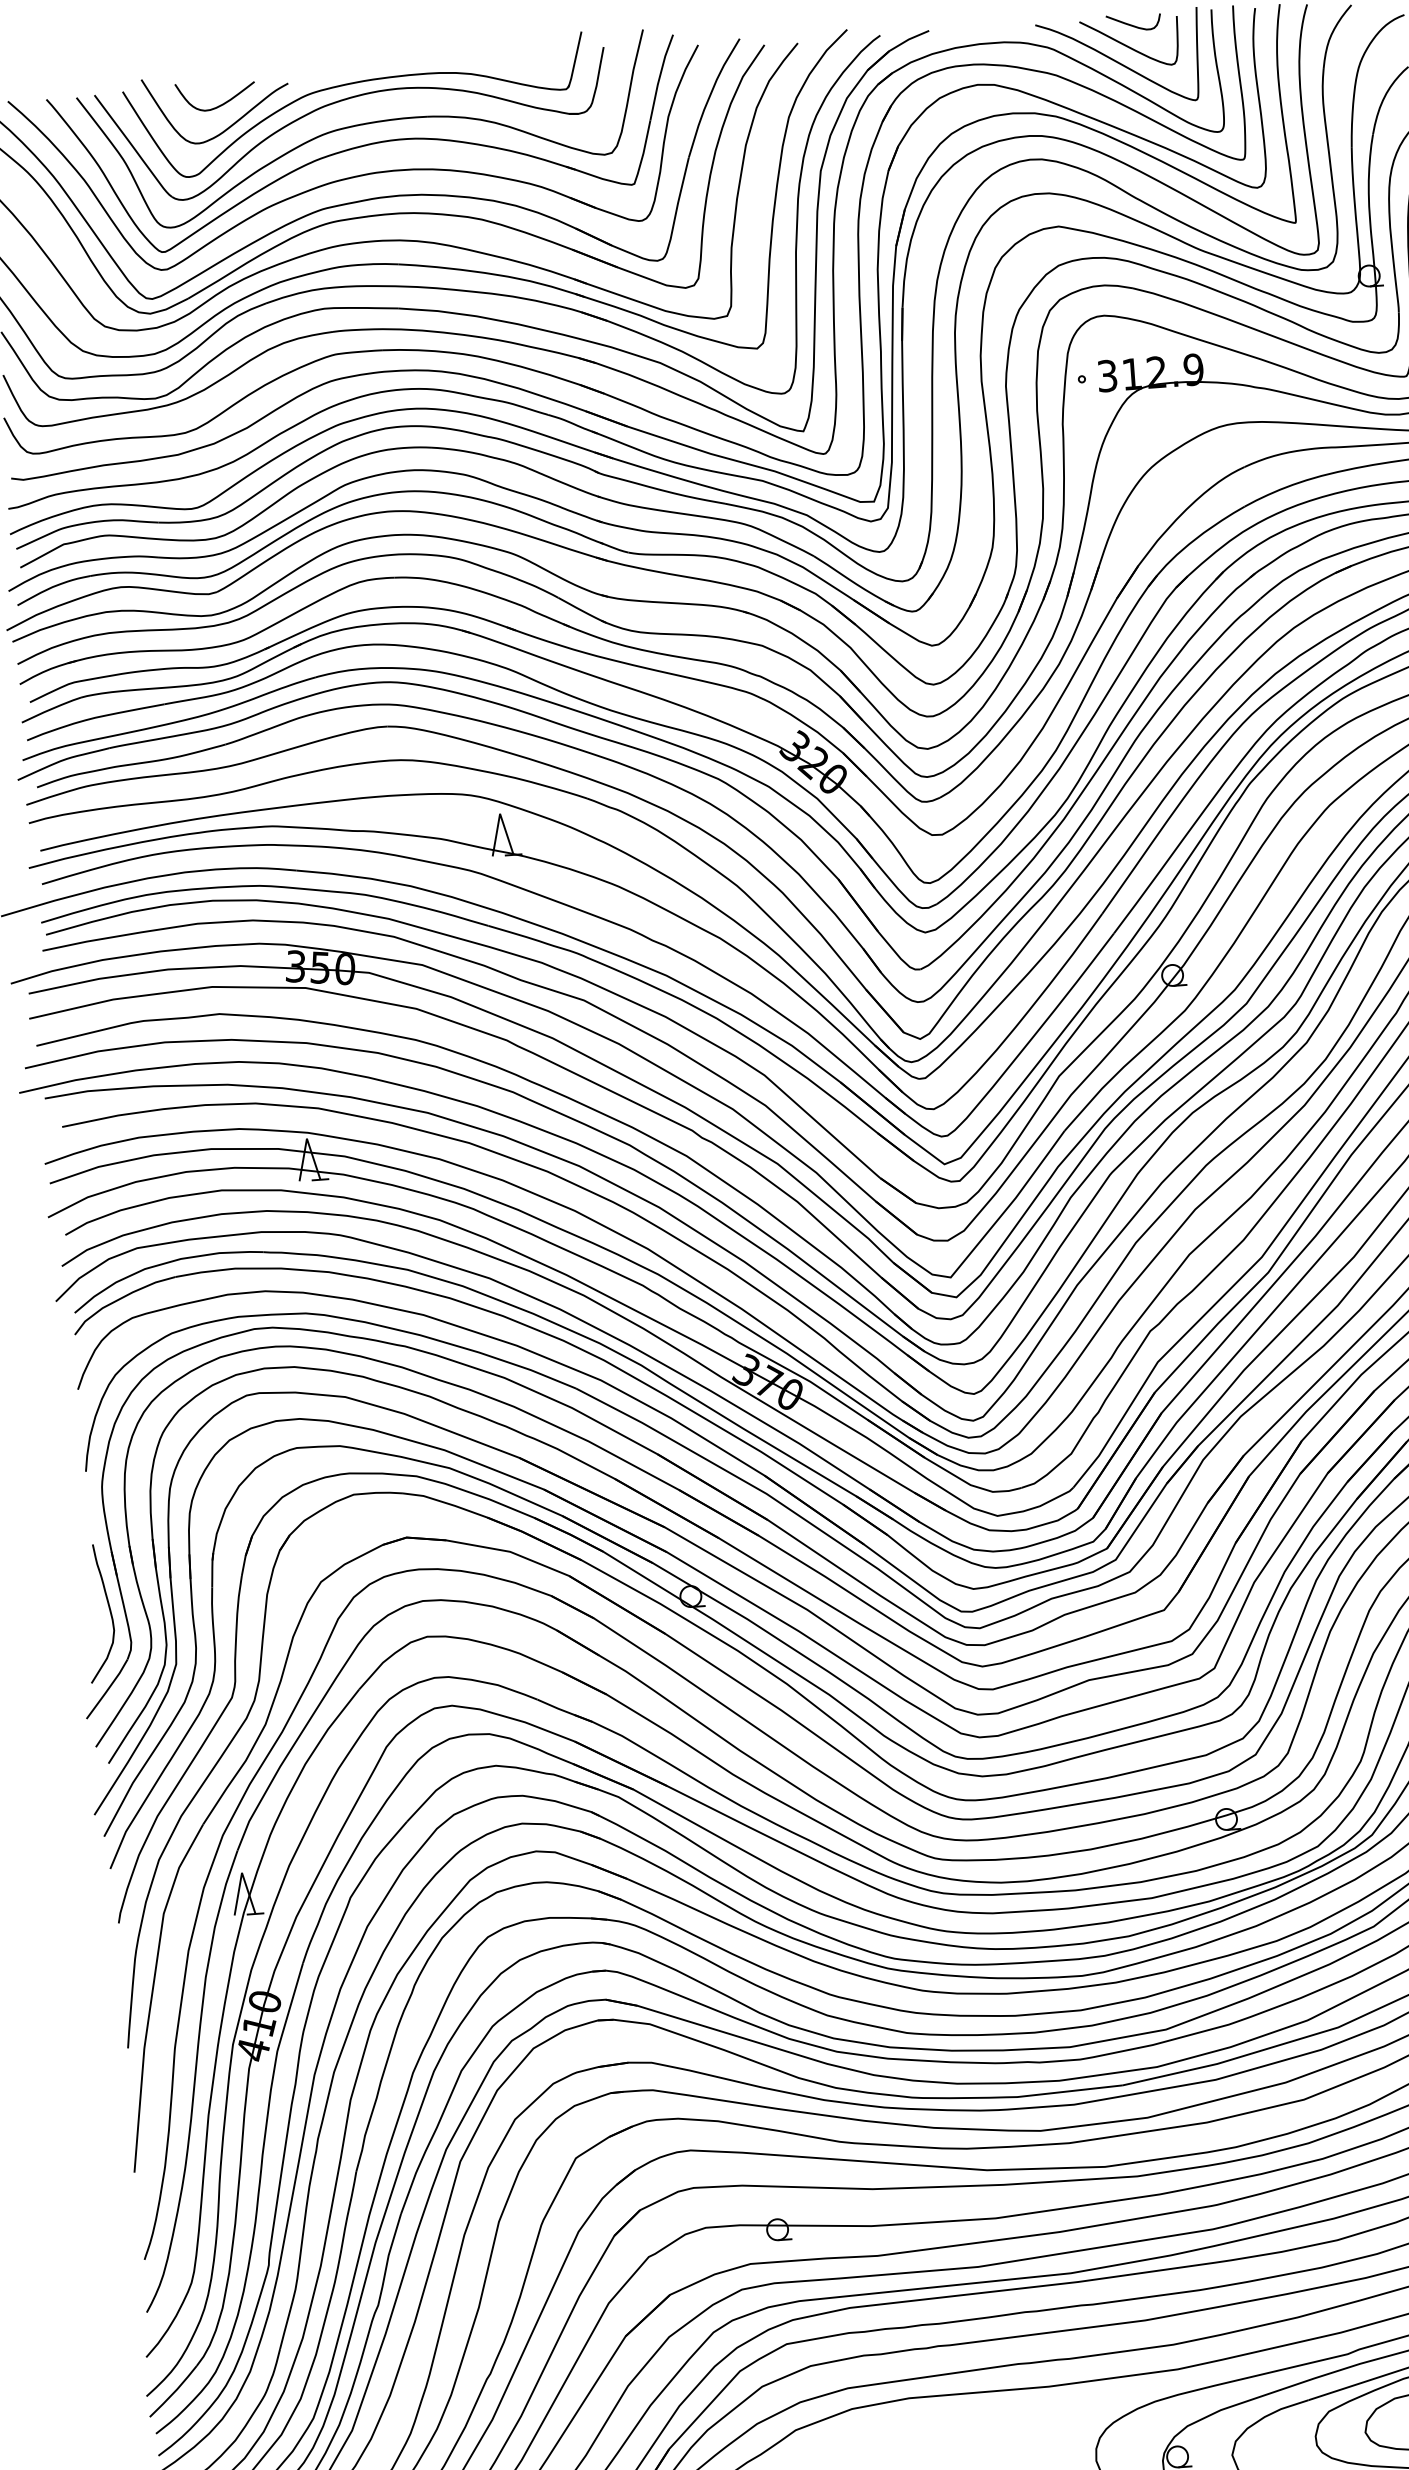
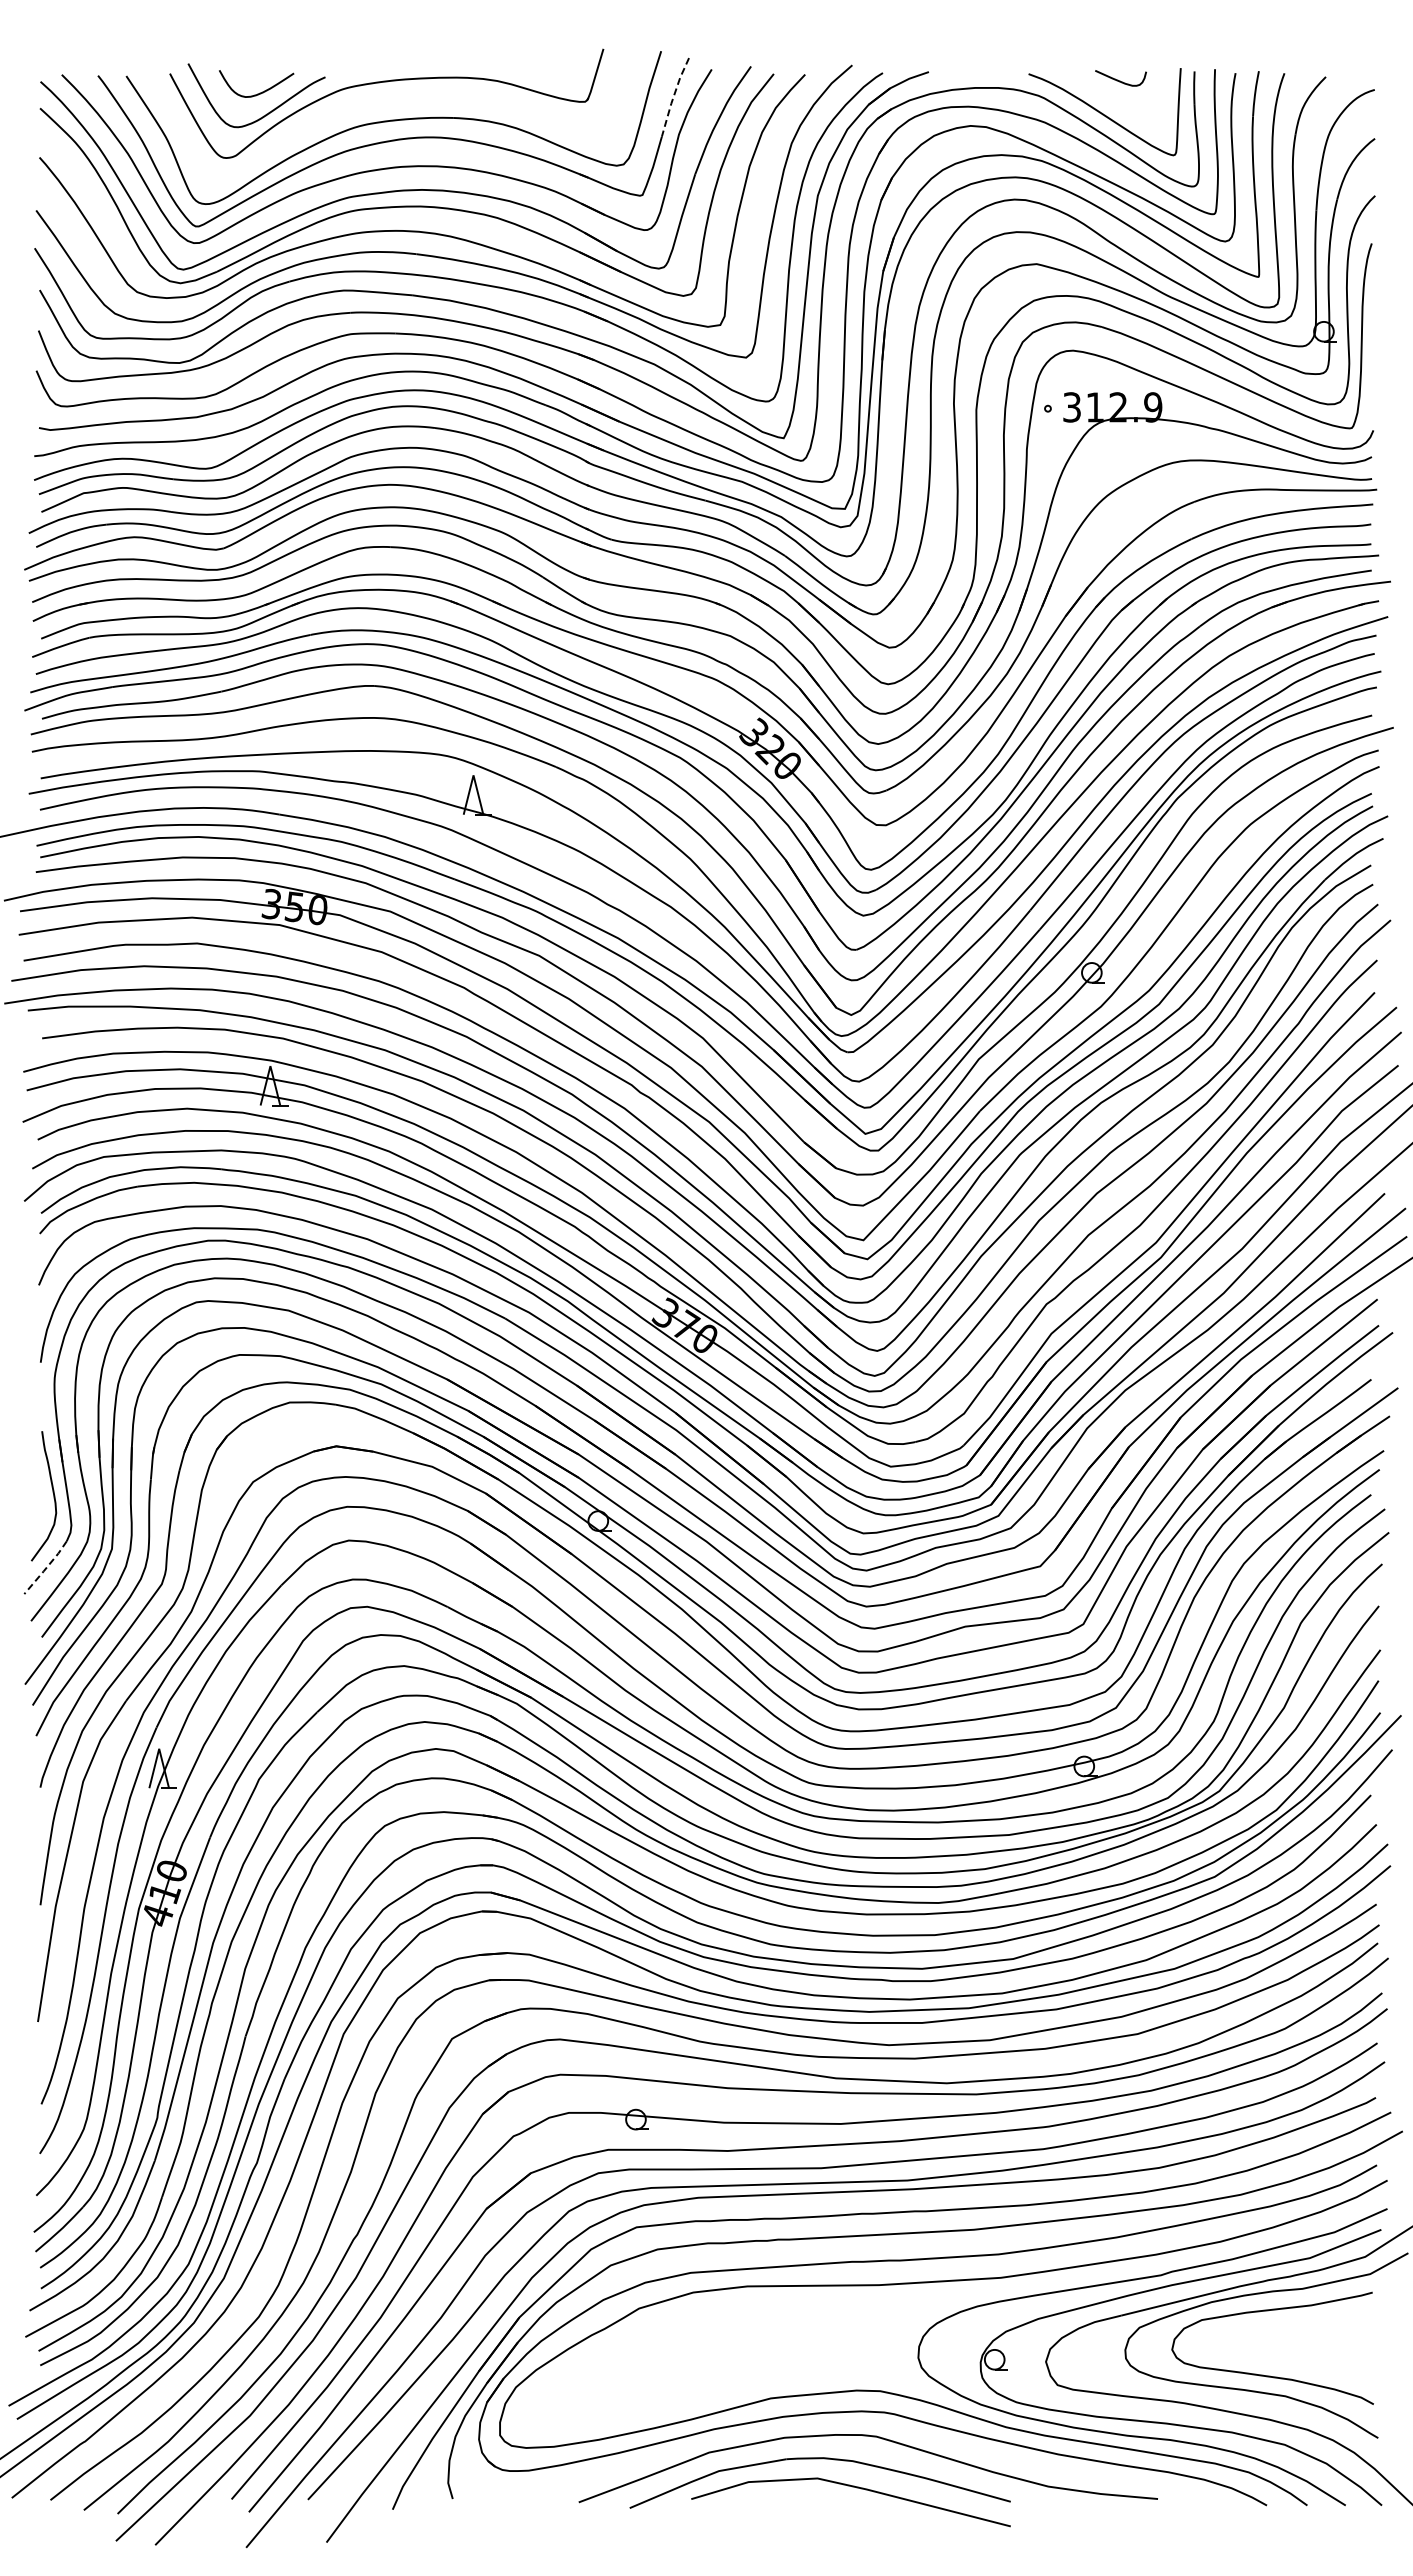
curve: (1128, 45) -> (1114, 99), removed
line: (659, 77) -> (673, 97), solid -> dashed
part: (344, 100) -> (376, 97), removed
line: (108, 1690) -> (46, 1568), solid -> dashed

